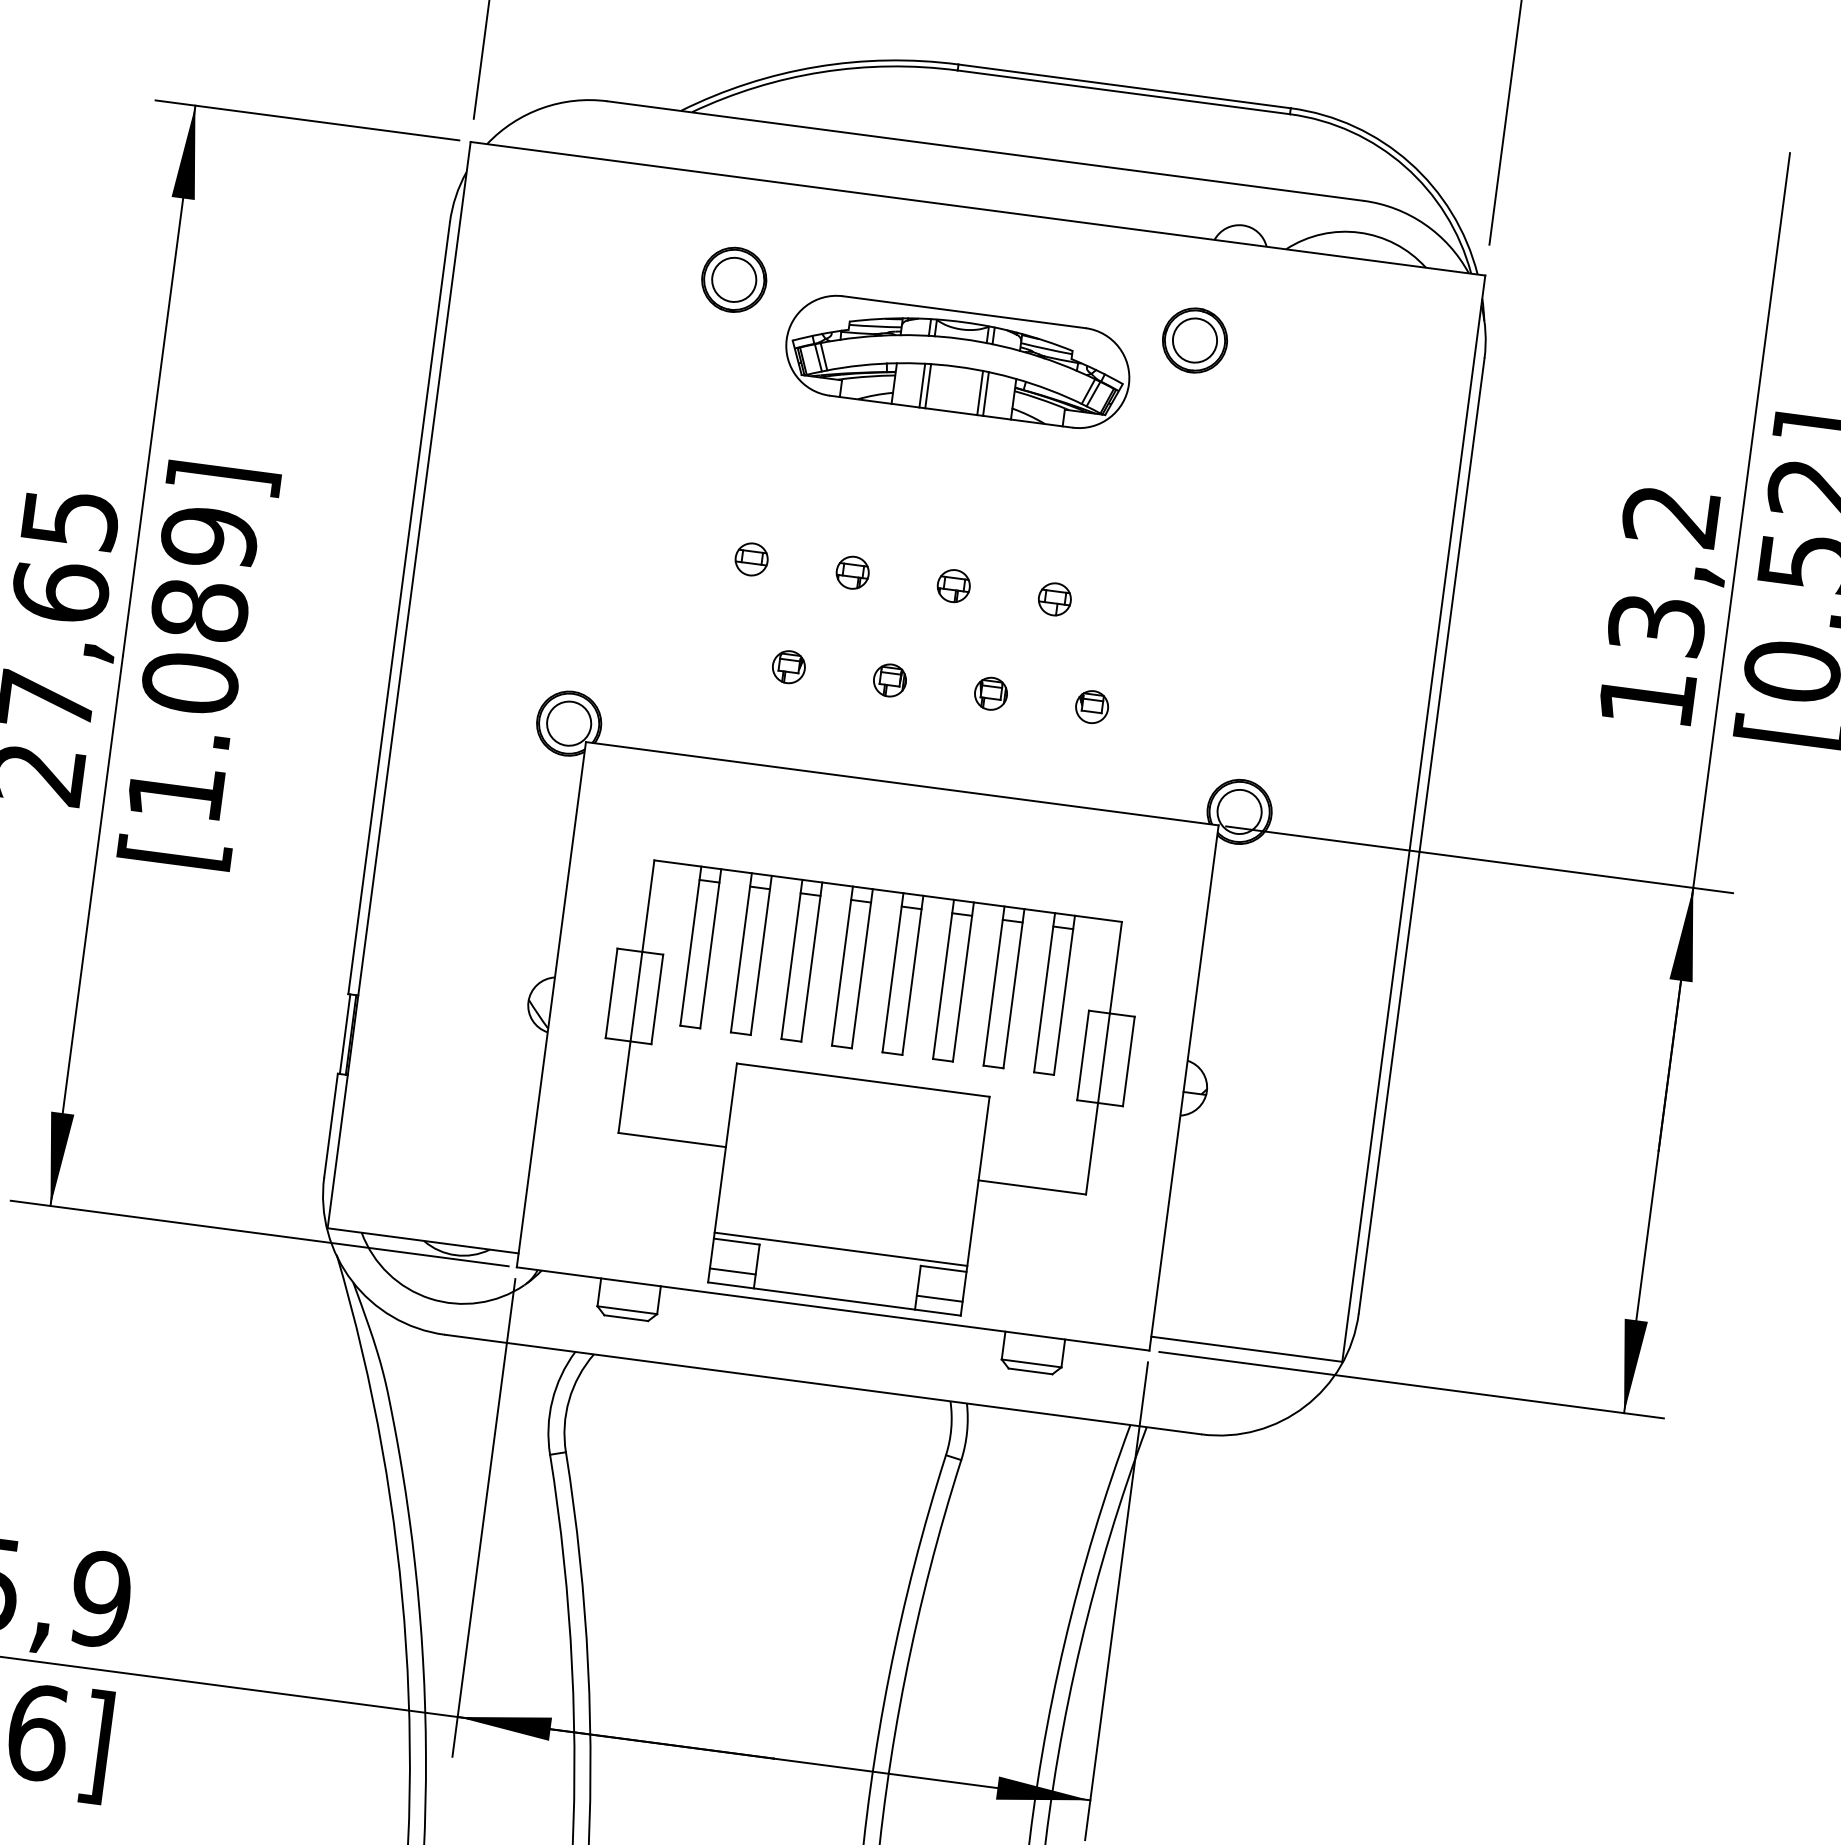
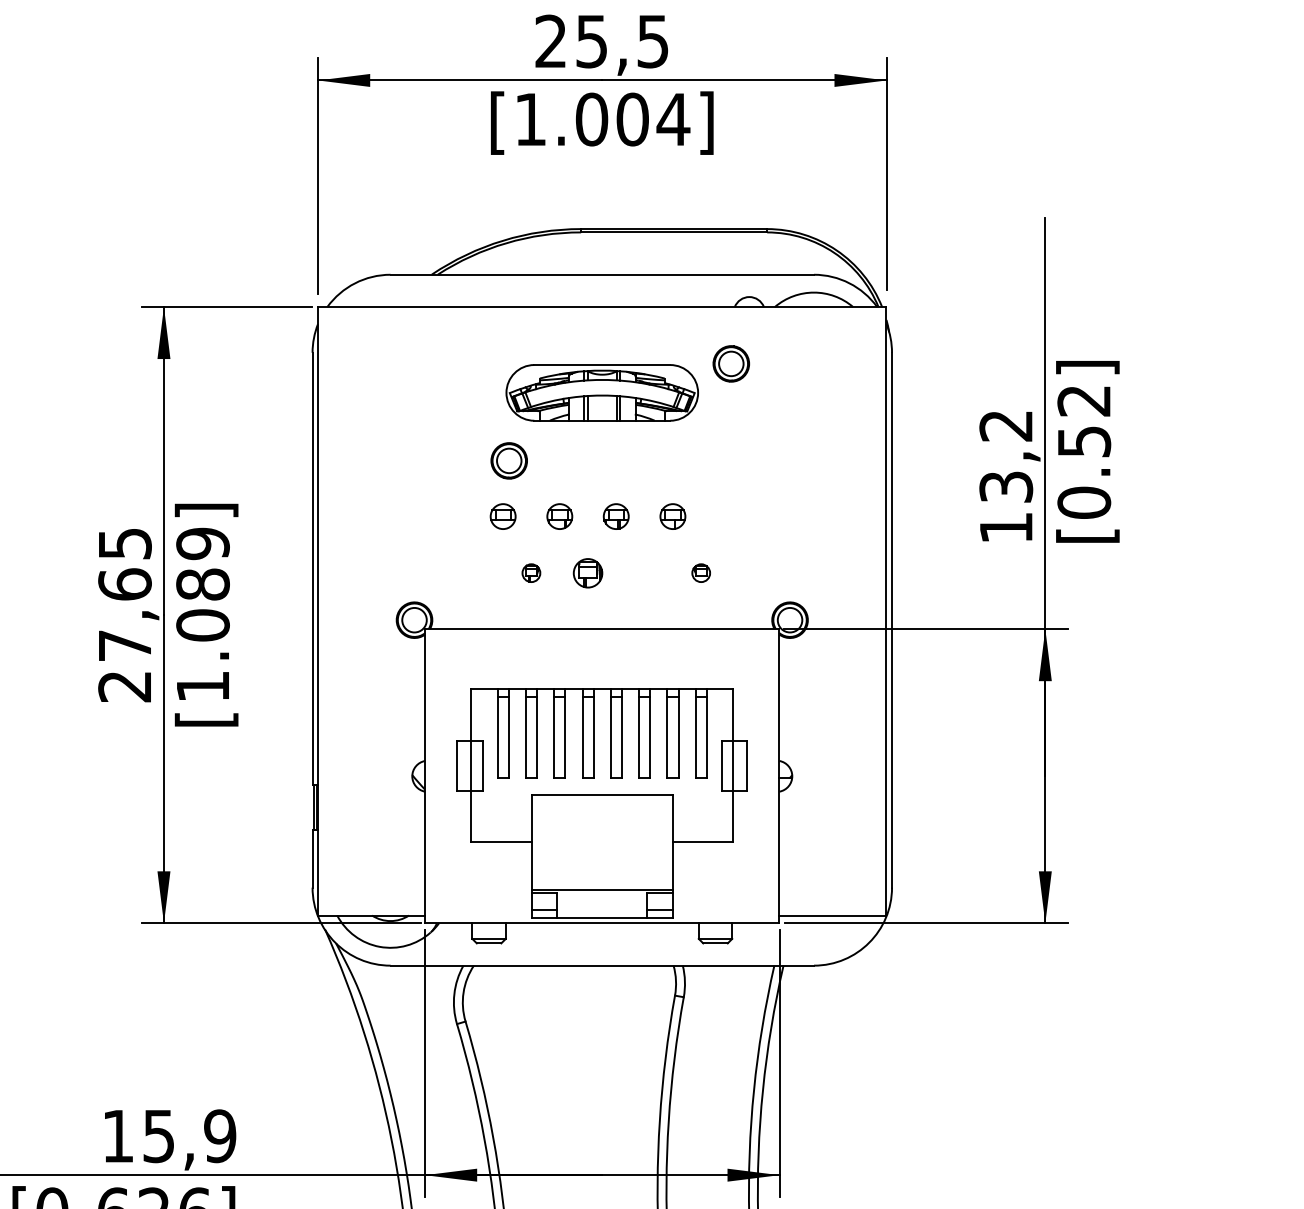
part: (732, 278) -> (508, 460), moved
part: (750, 559) -> (502, 516), size x1.4
part: (852, 572) -> (559, 516), size x1.4
part: (954, 585) -> (616, 516), size x1.4
part: (1054, 599) -> (672, 516), size x1.4
part: (889, 679) -> (587, 572), size x1.6
part: (990, 692) -> (644, 572), removed

